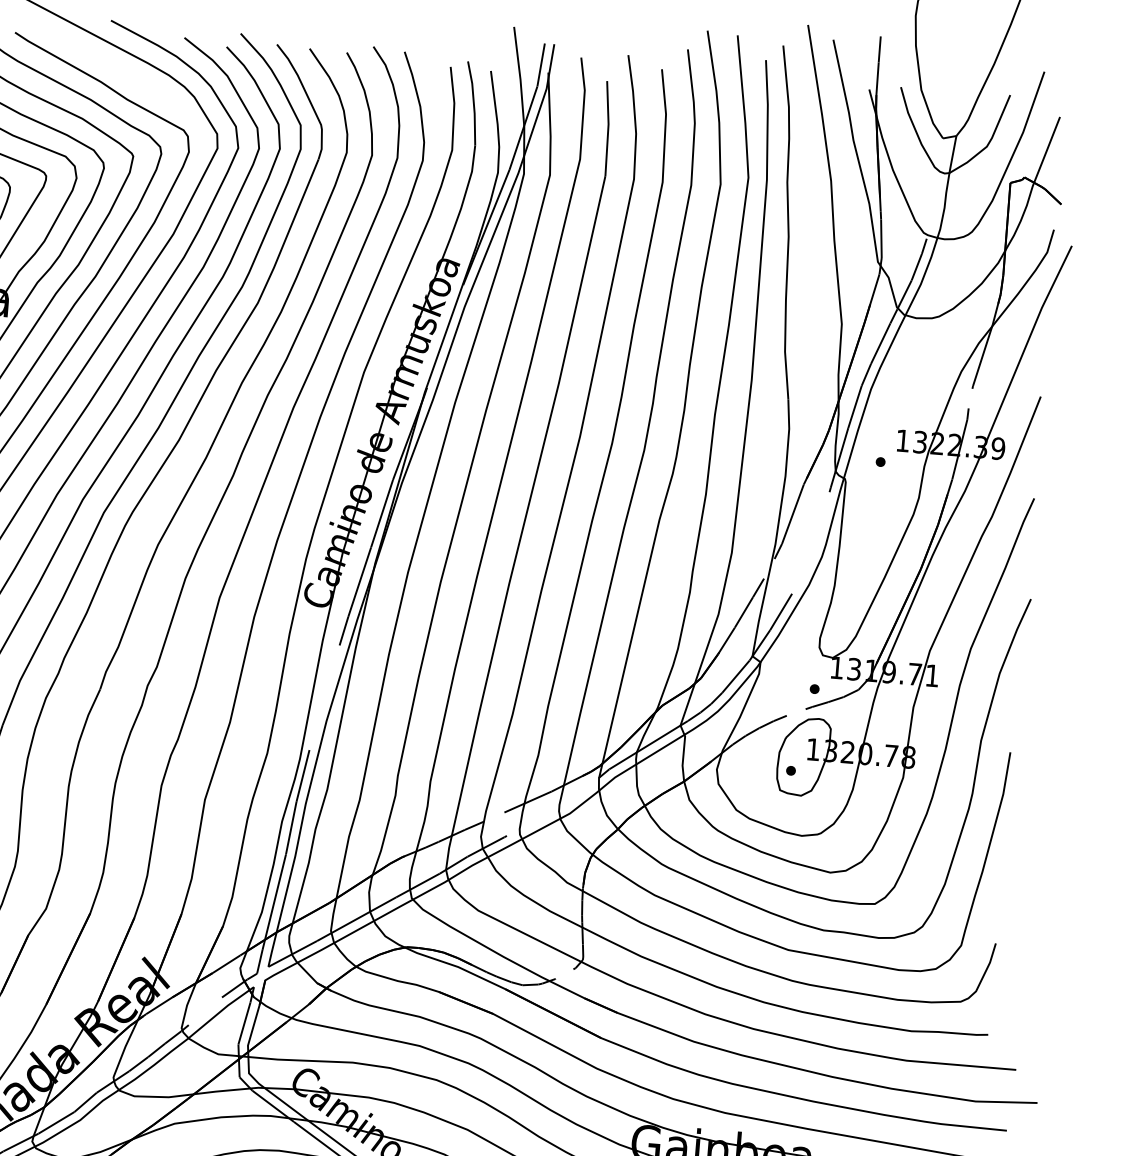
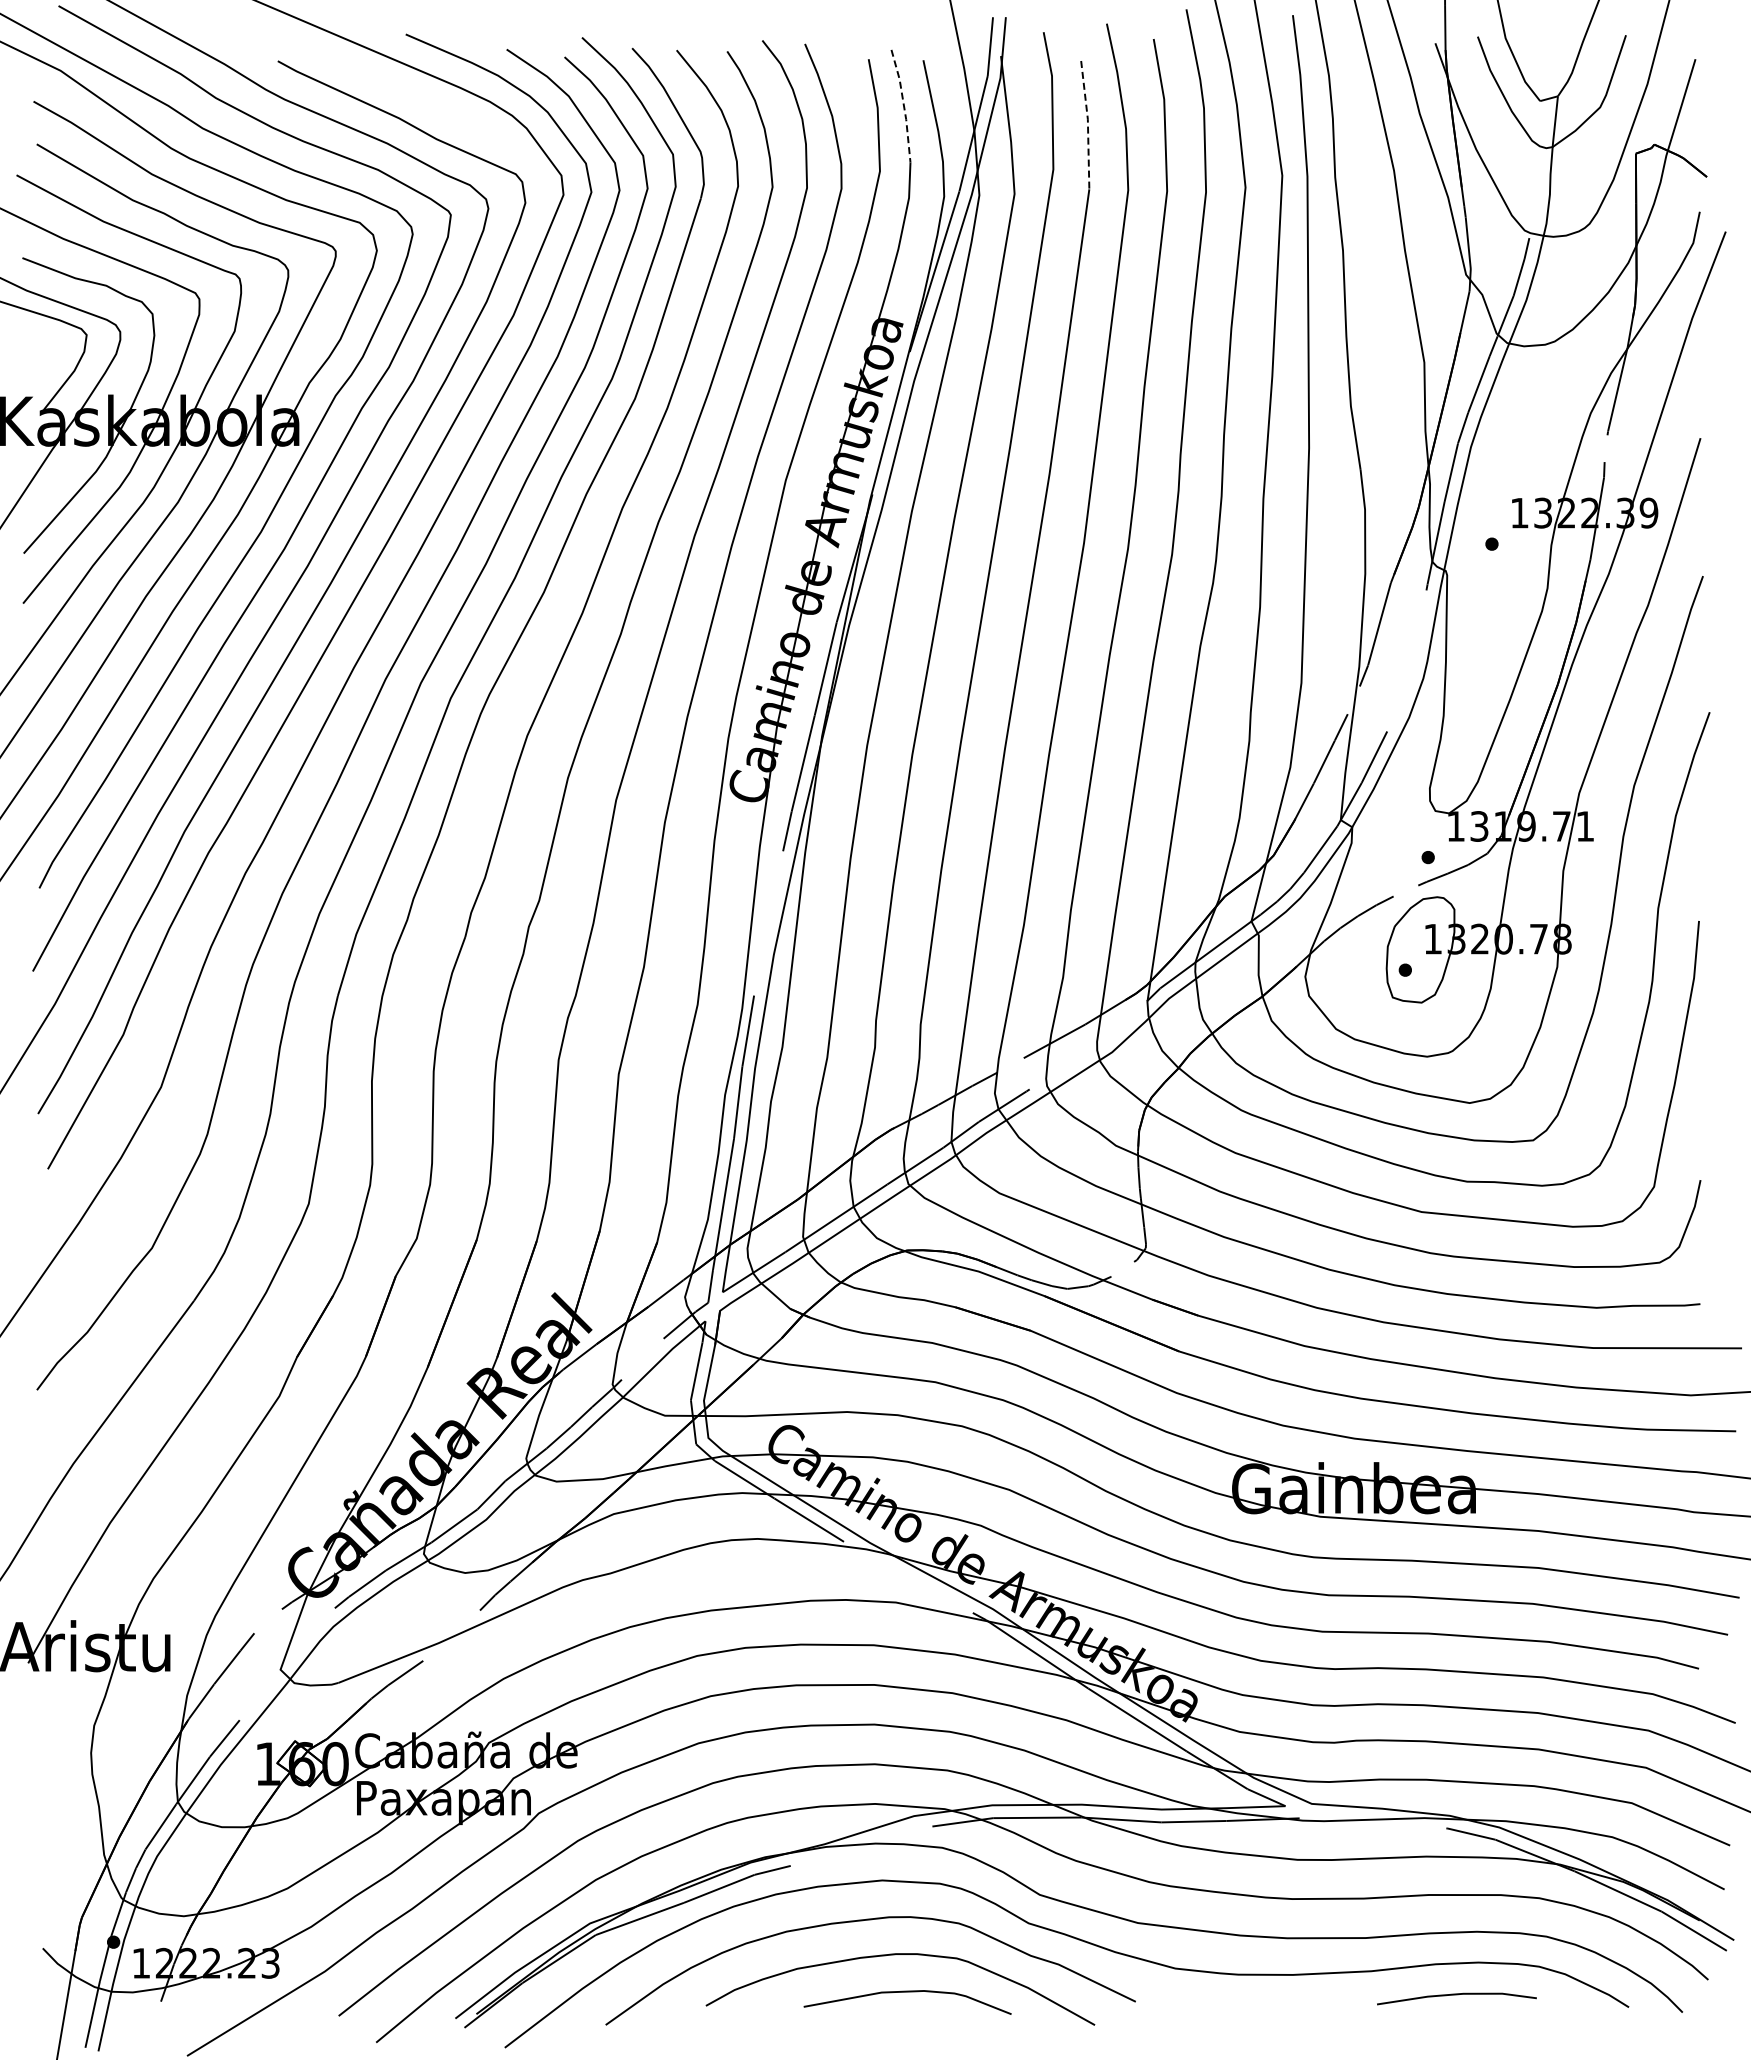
line: (473, 103) -> (903, 105), solid -> dashed
line: (607, 129) -> (1087, 125), solid -> dashed

